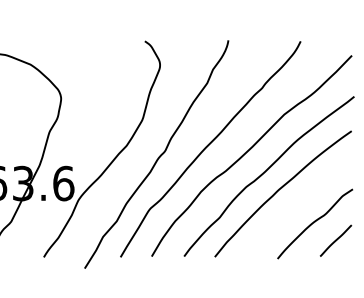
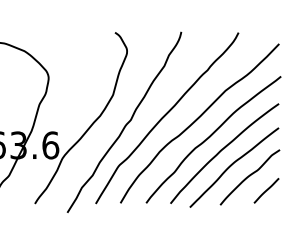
curve: (292, 208) -> (232, 165), added

